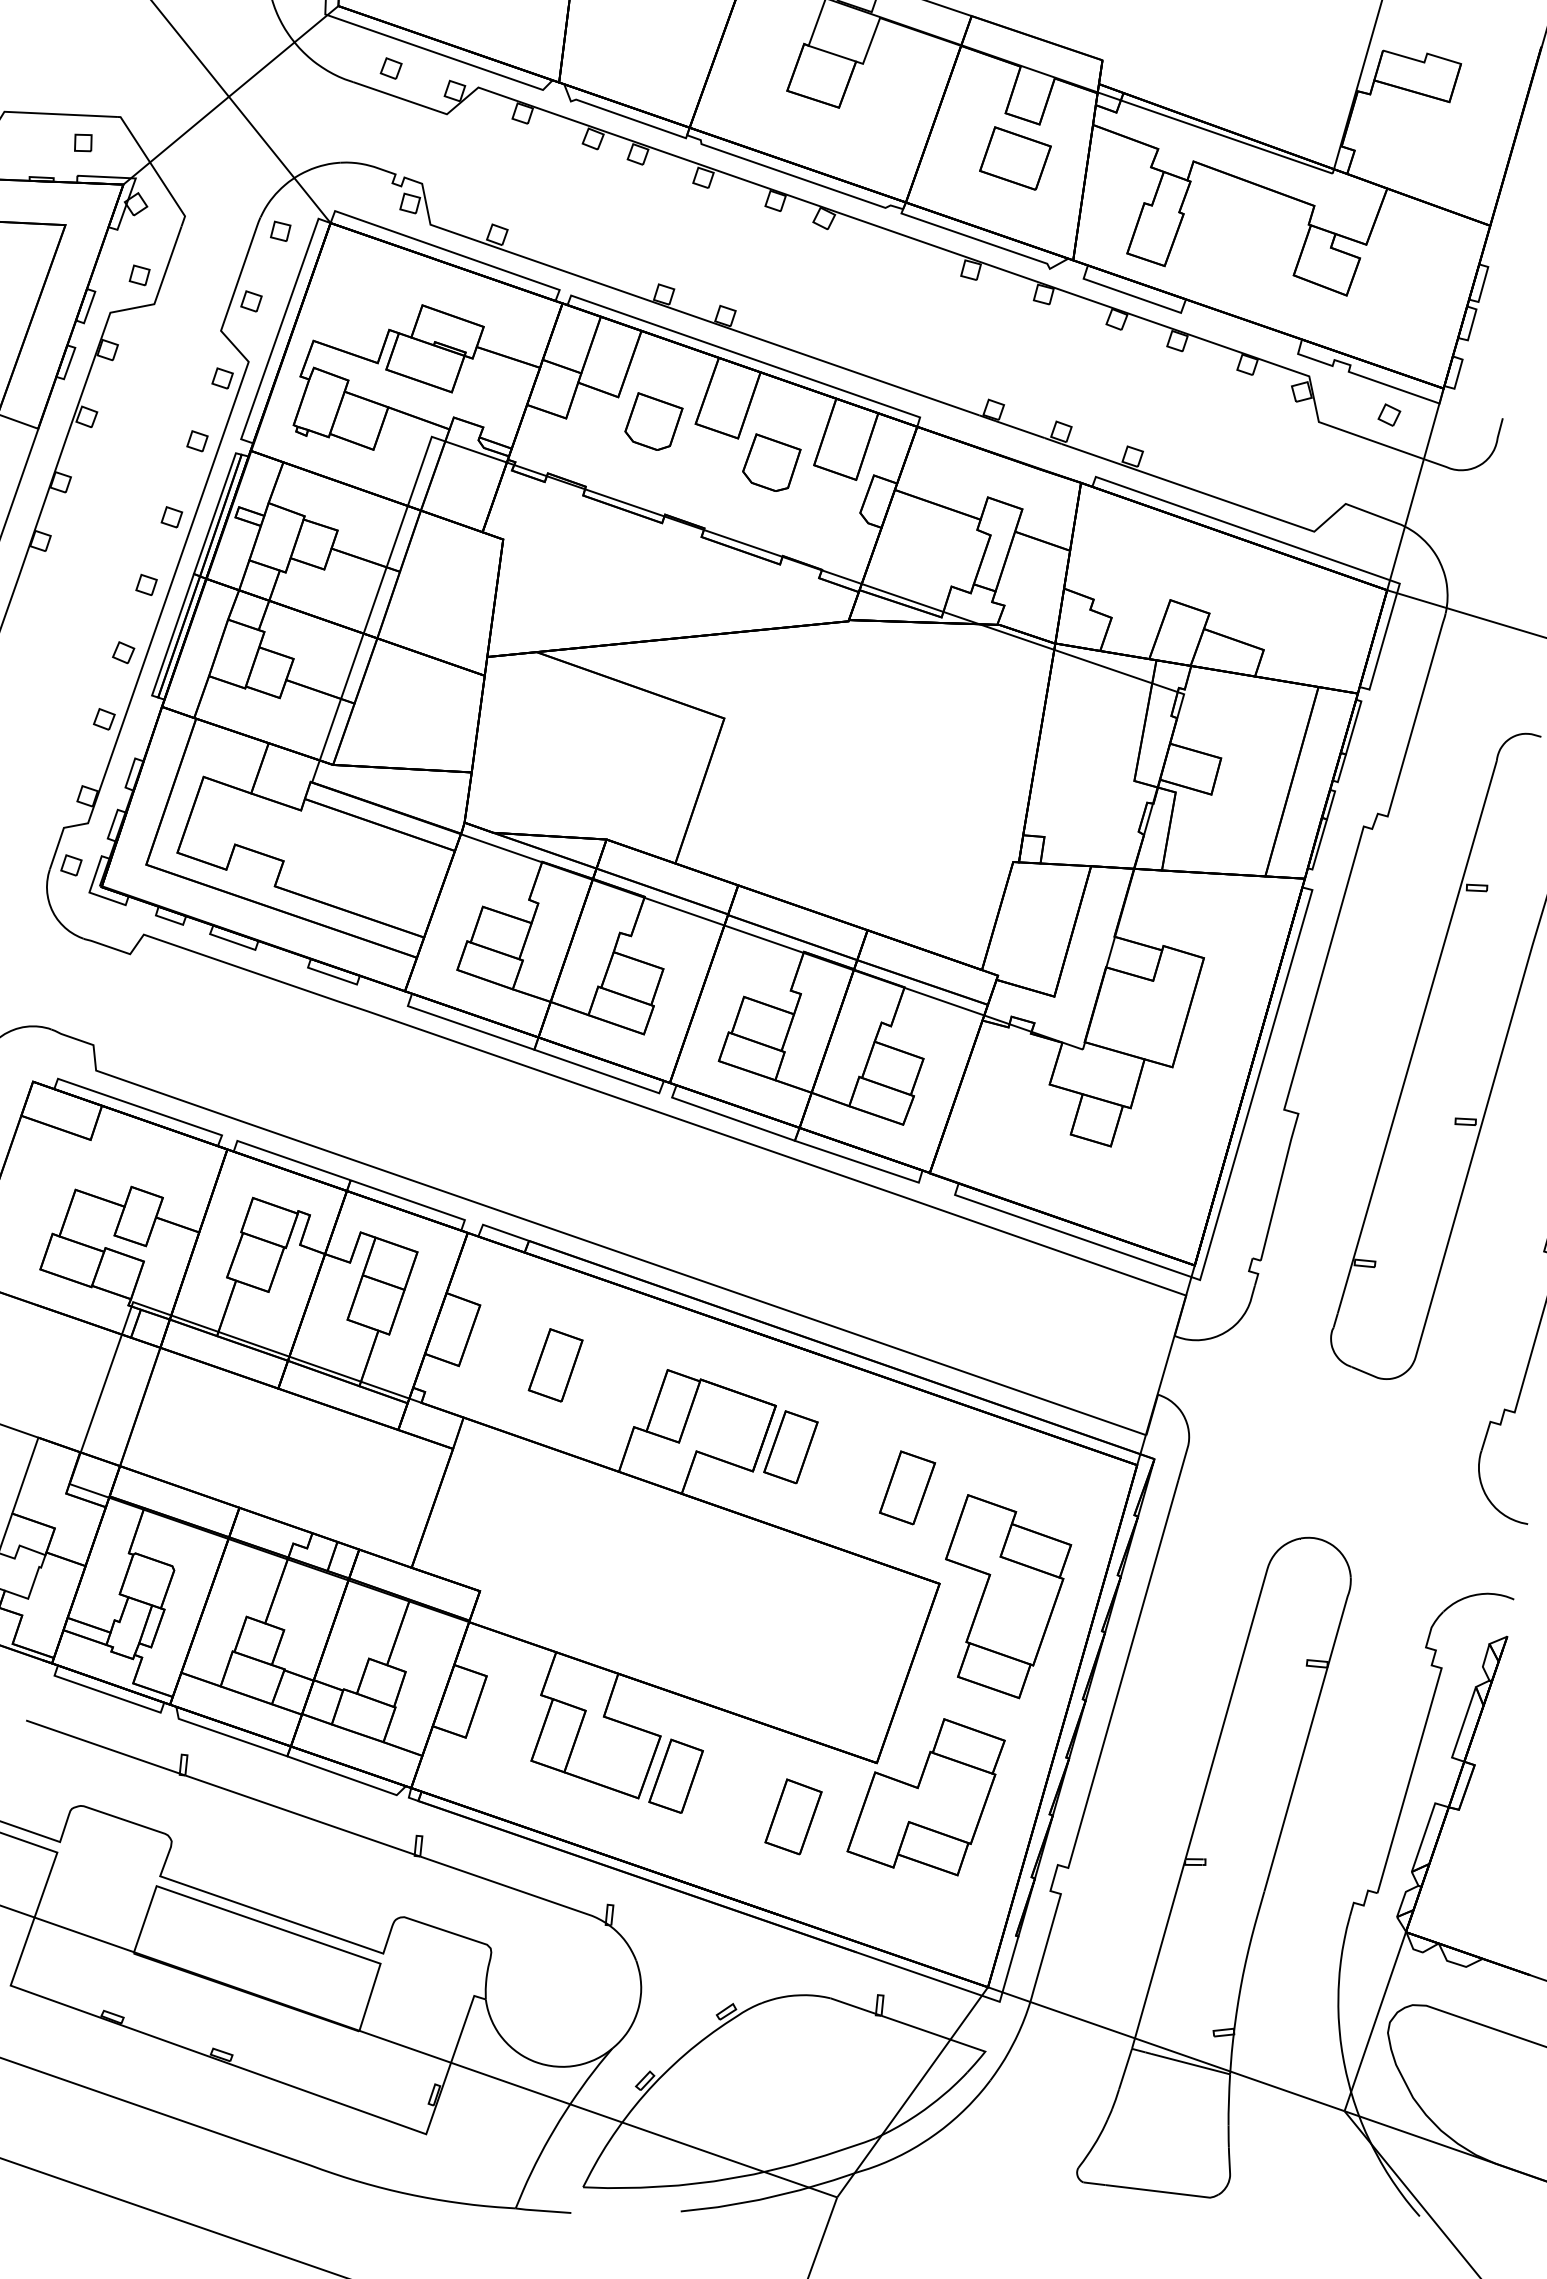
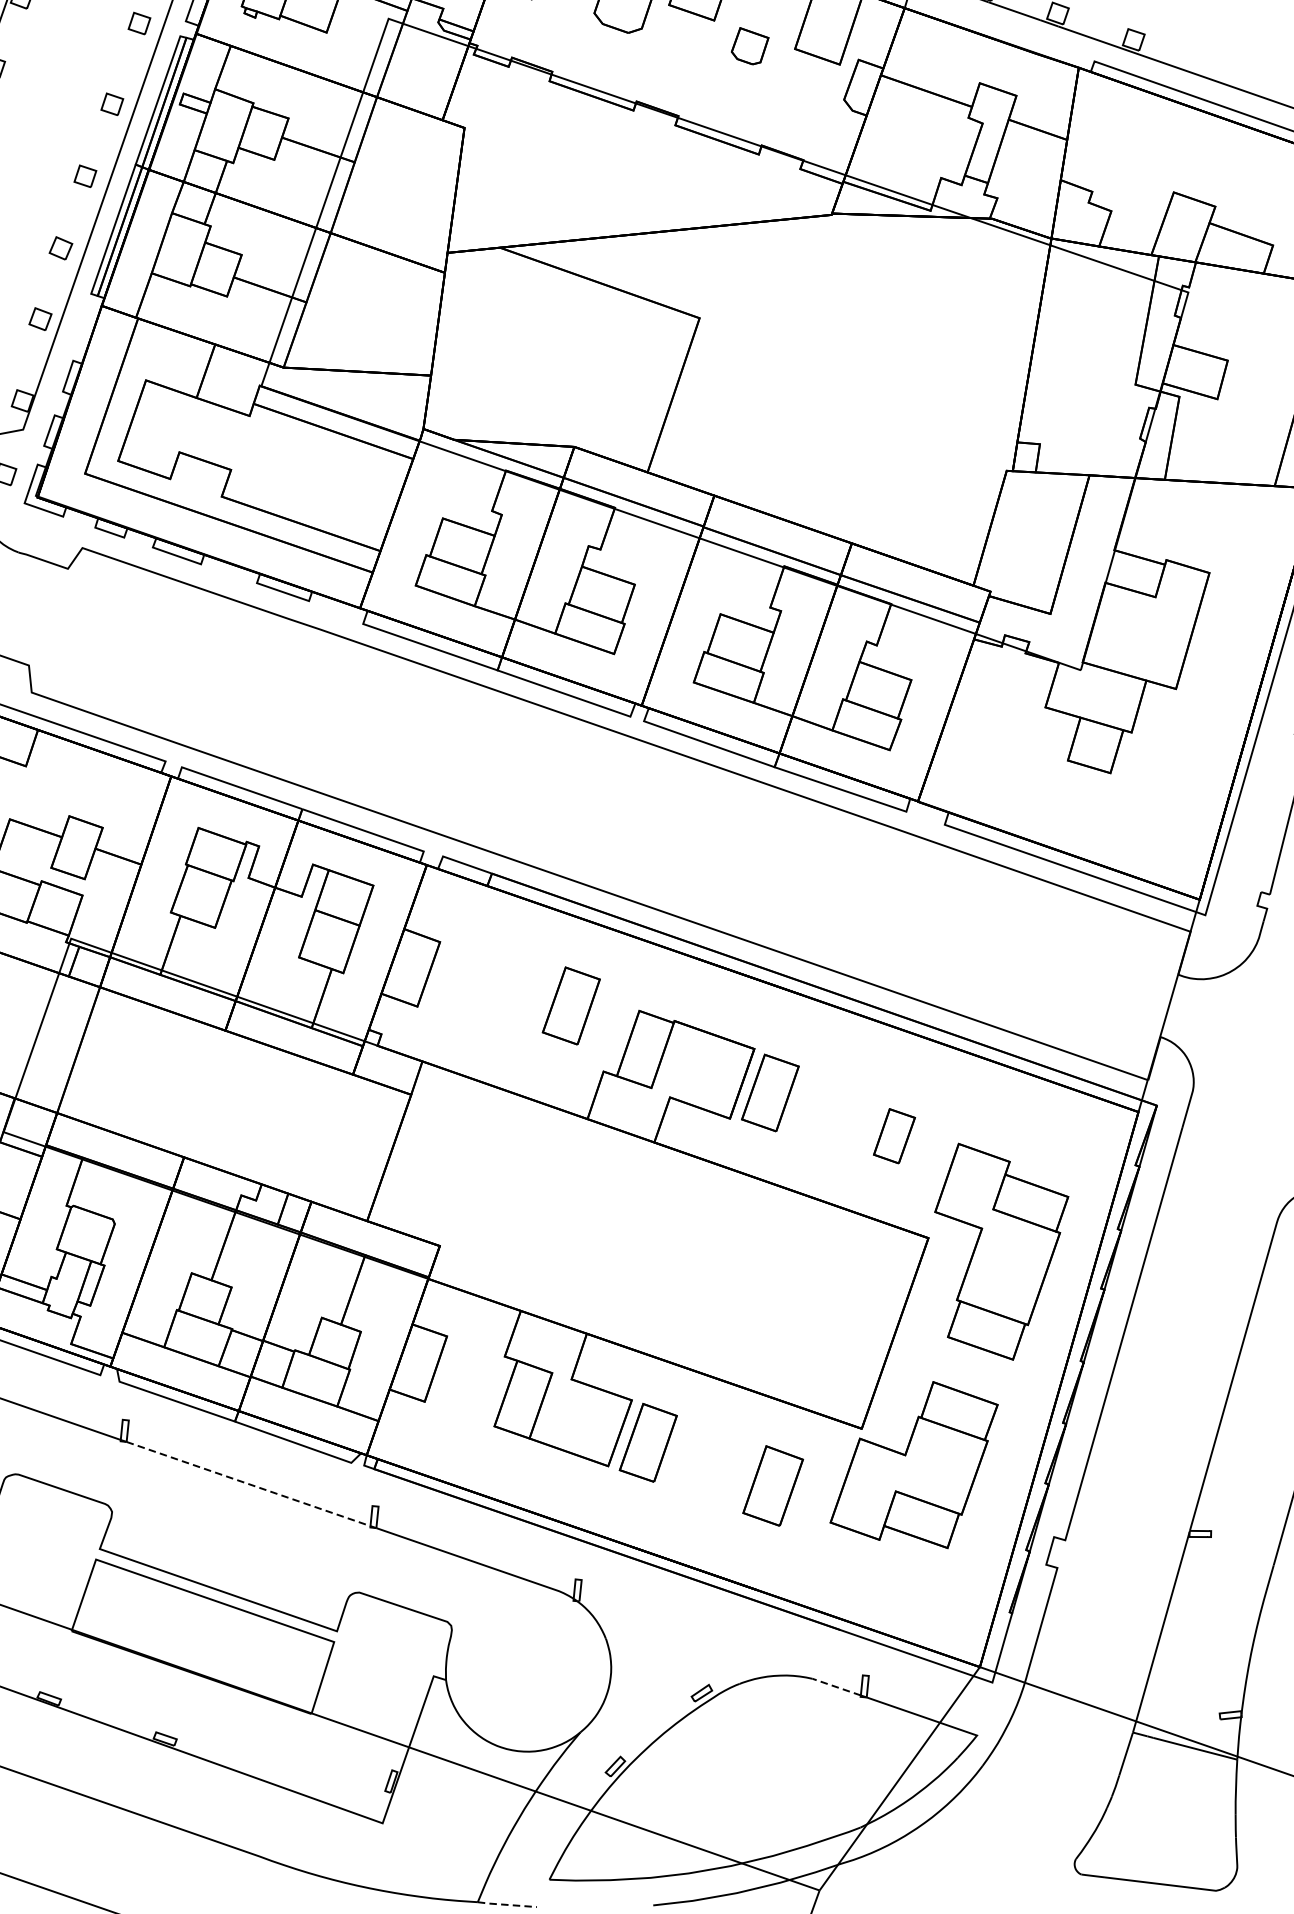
part: (771, 462) -> (749, 46), size x0.6
part: (555, 1365) -> (571, 1006), moved
part: (907, 1487) -> (894, 1135), size x0.7
line: (300, 1815) -> (249, 1484), solid -> dashed
line: (852, 2005) -> (835, 1686), solid -> dashed
line: (542, 2210) -> (506, 1904), solid -> dashed

